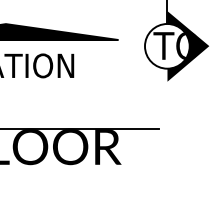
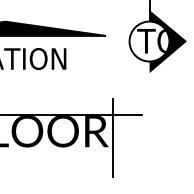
line: (126, 153) -> (113, 137), added

